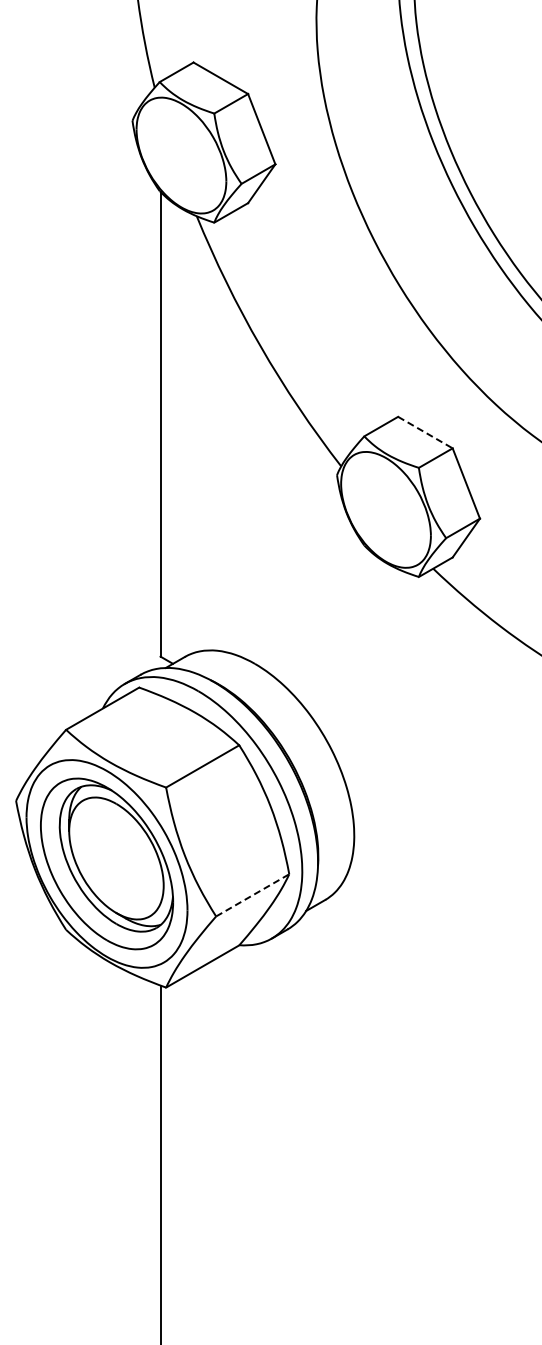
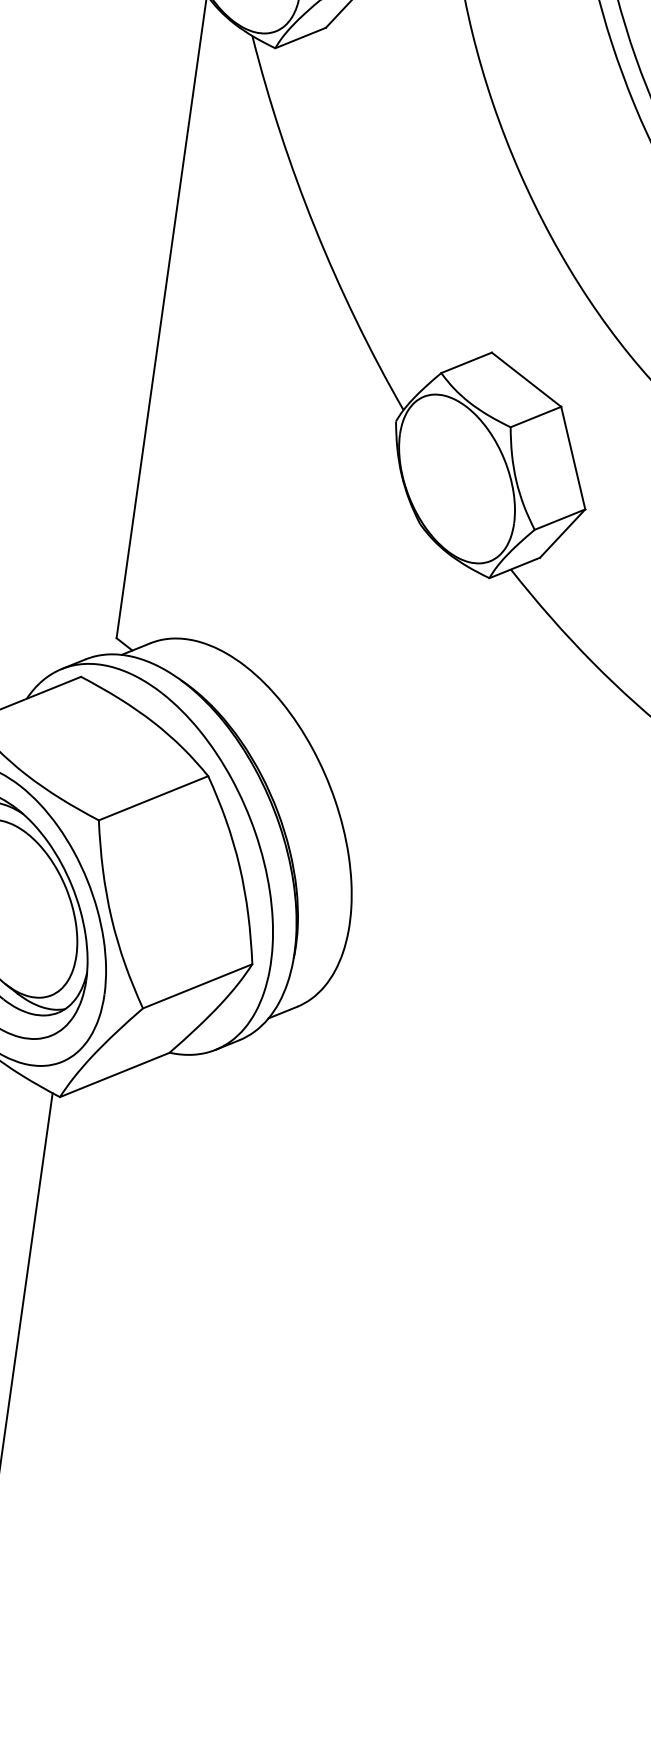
line: (425, 432) -> (526, 379), dashed -> solid
line: (253, 895) -> (198, 986), dashed -> solid

